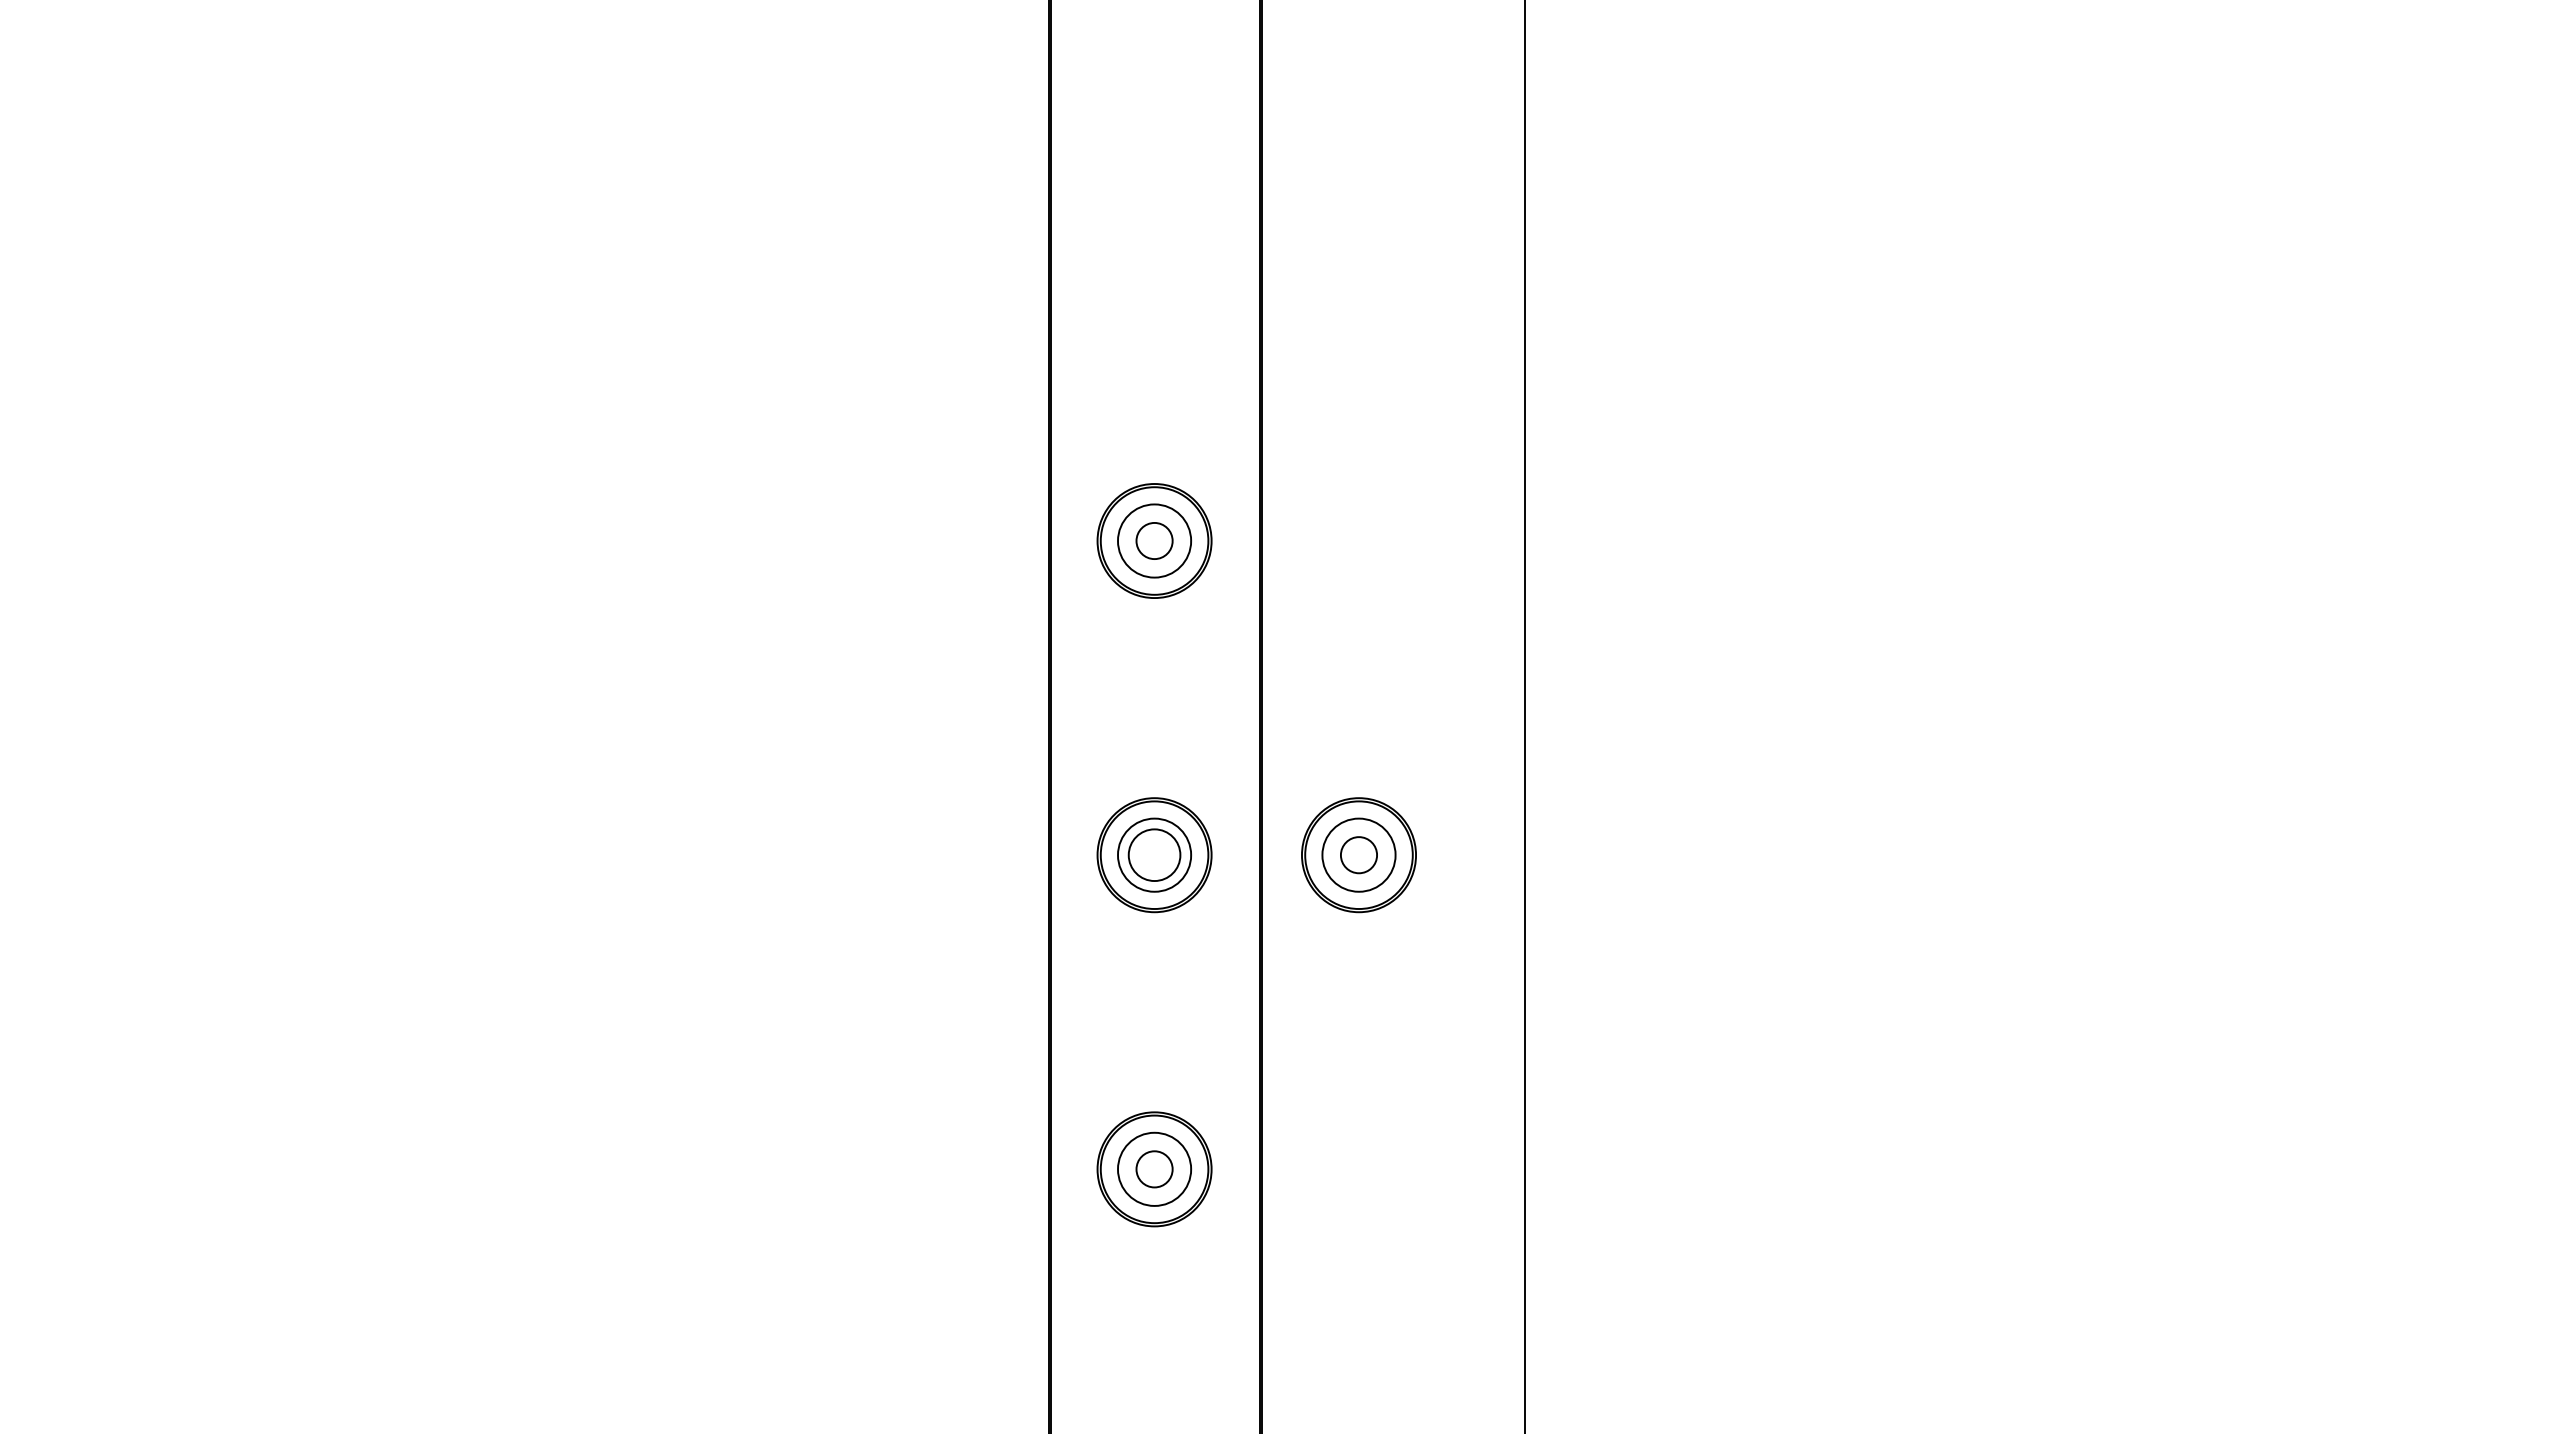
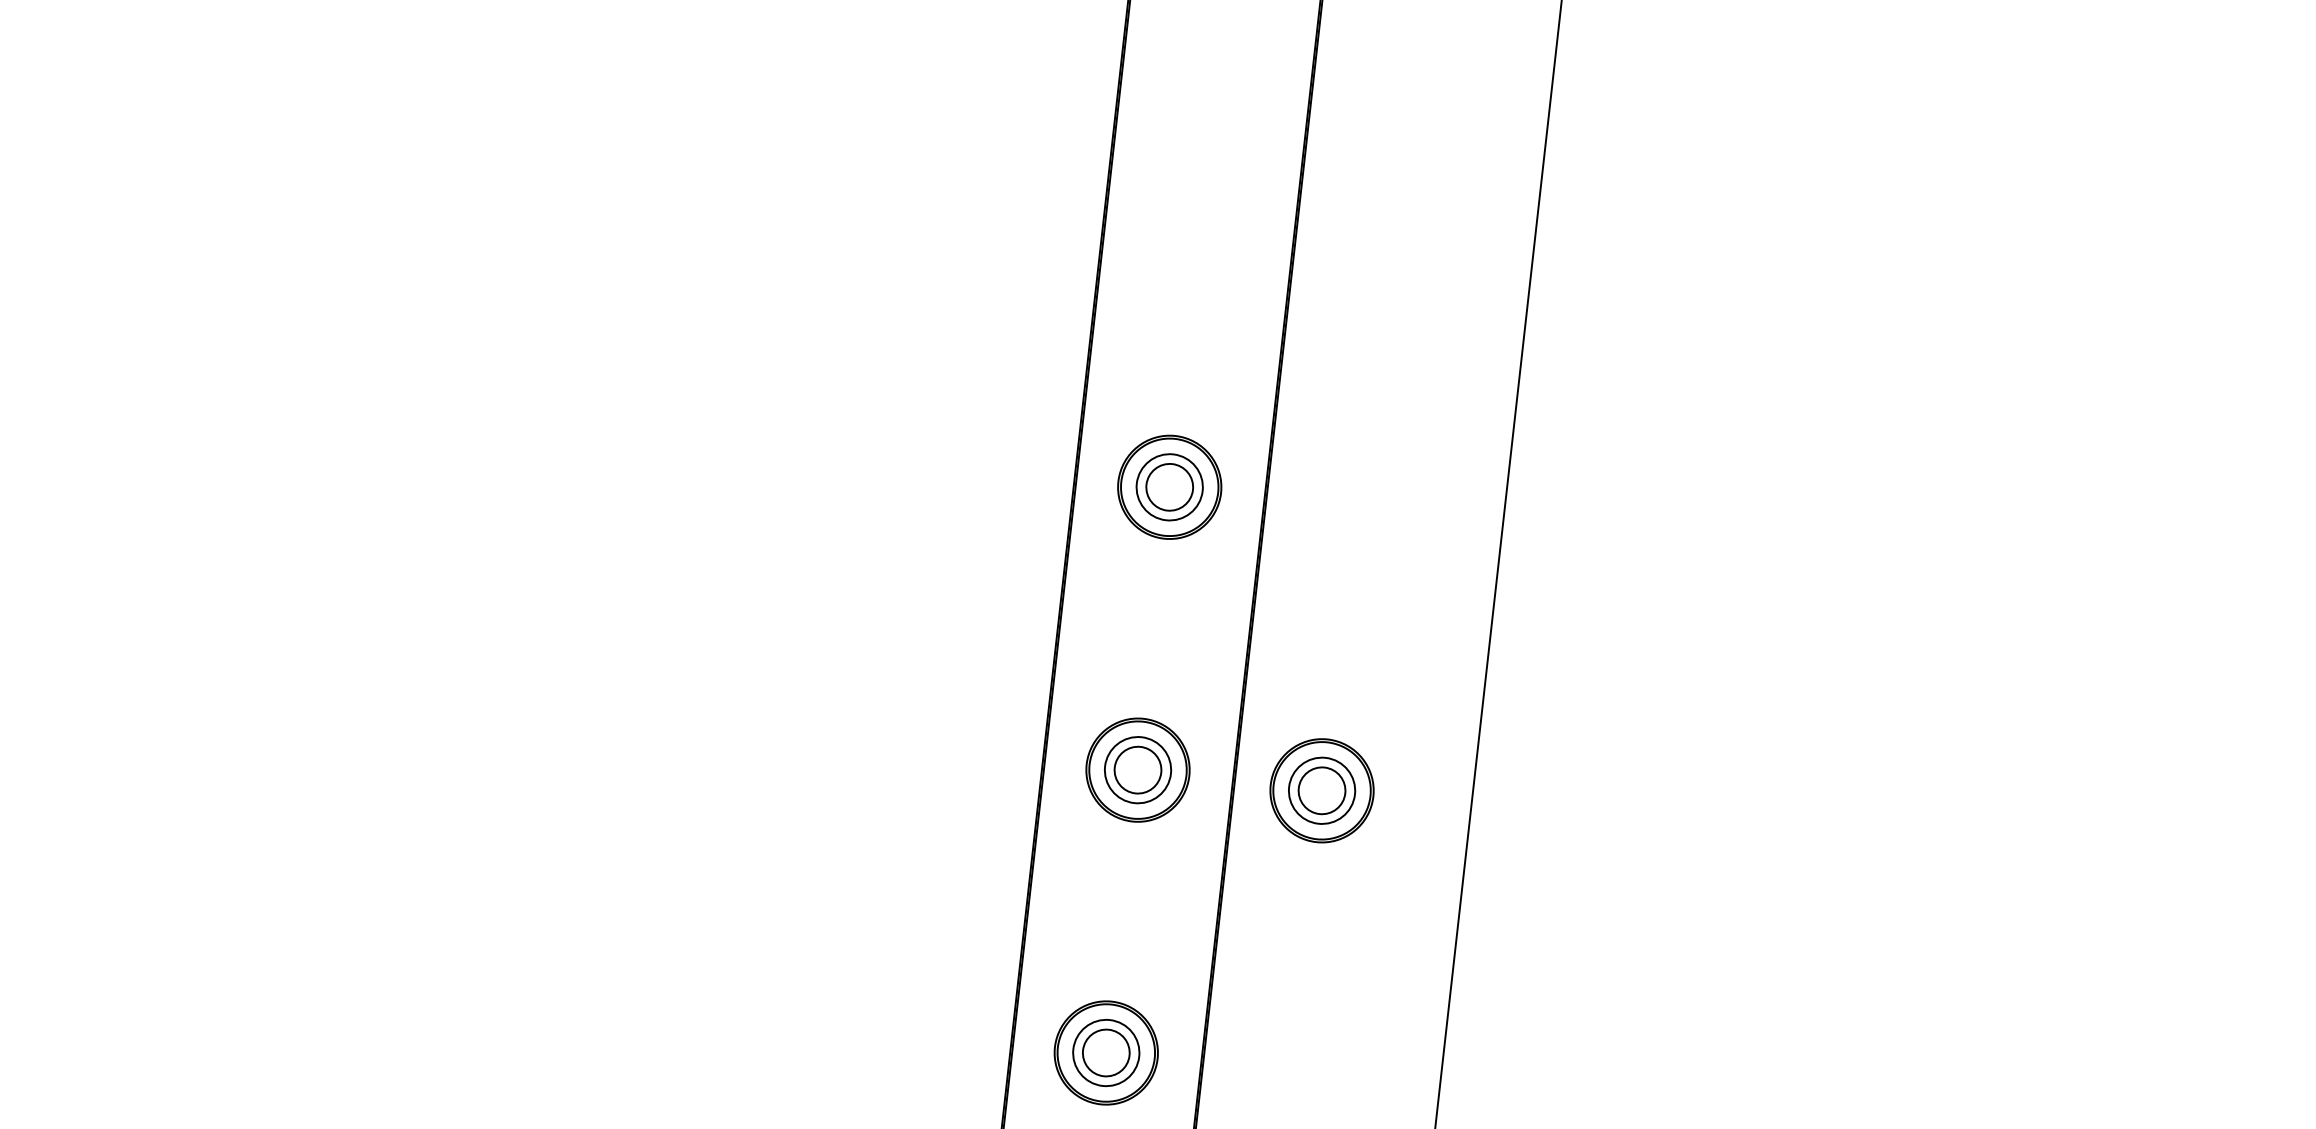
circle: (1154, 540) -> (1169, 486), size x1.43
circle: (1358, 855) -> (1321, 791), size x1.43
circle: (1154, 1169) -> (1106, 1053), size x1.43

